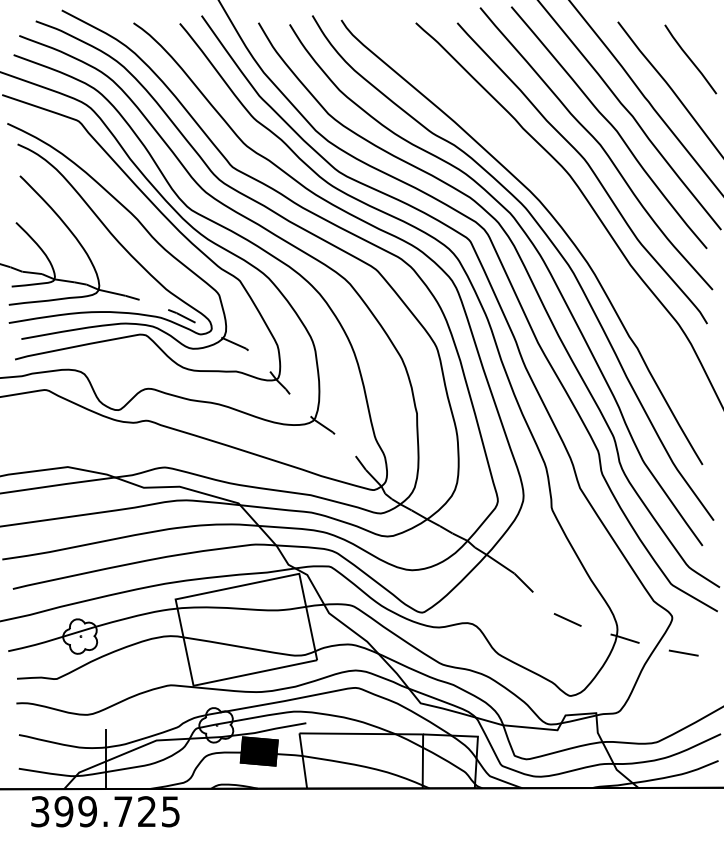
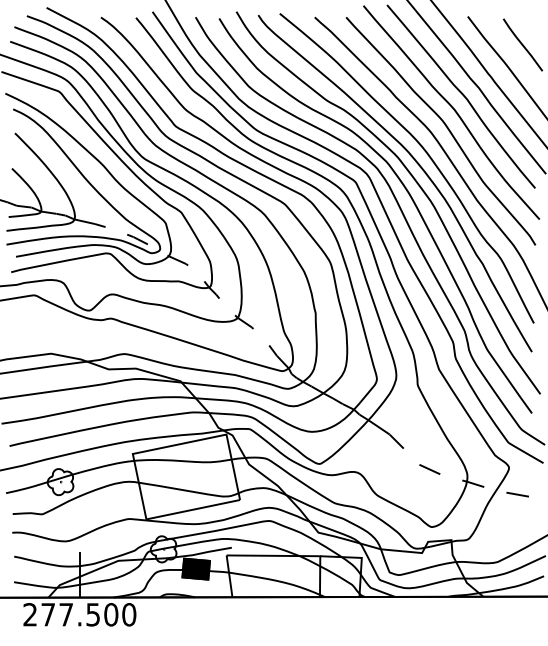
curve: (564, 204) -> (427, 154), added
text: (105, 811) -> (79, 614), 399.725 -> 277.500

